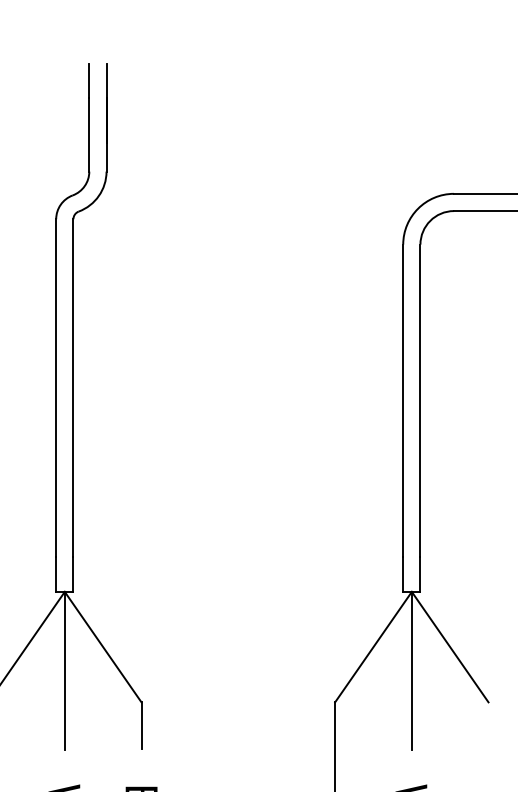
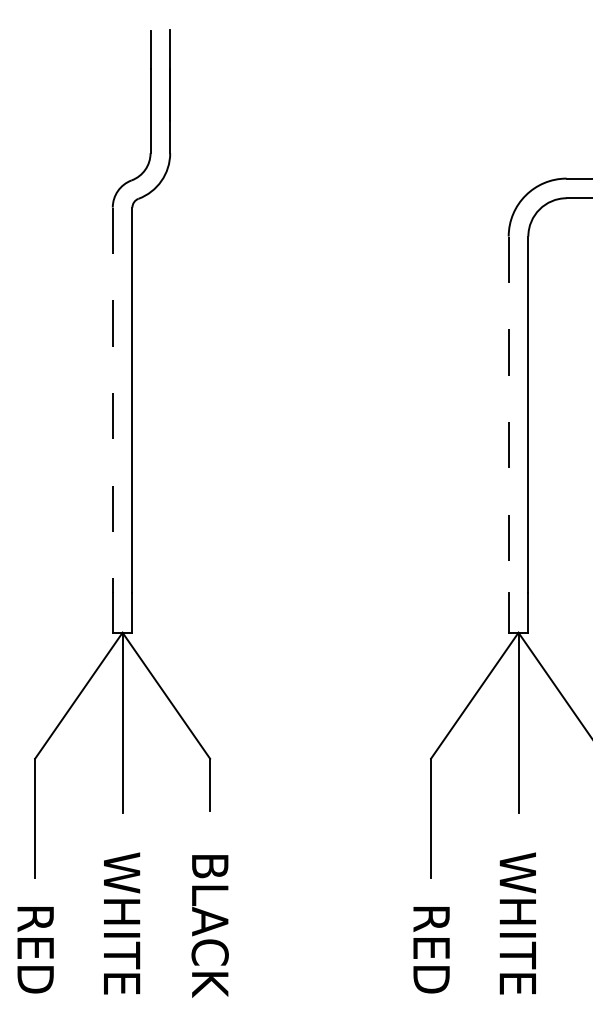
line: (55, 388) -> (112, 400), solid -> dashed
line: (403, 401) -> (508, 415), solid -> dashed

